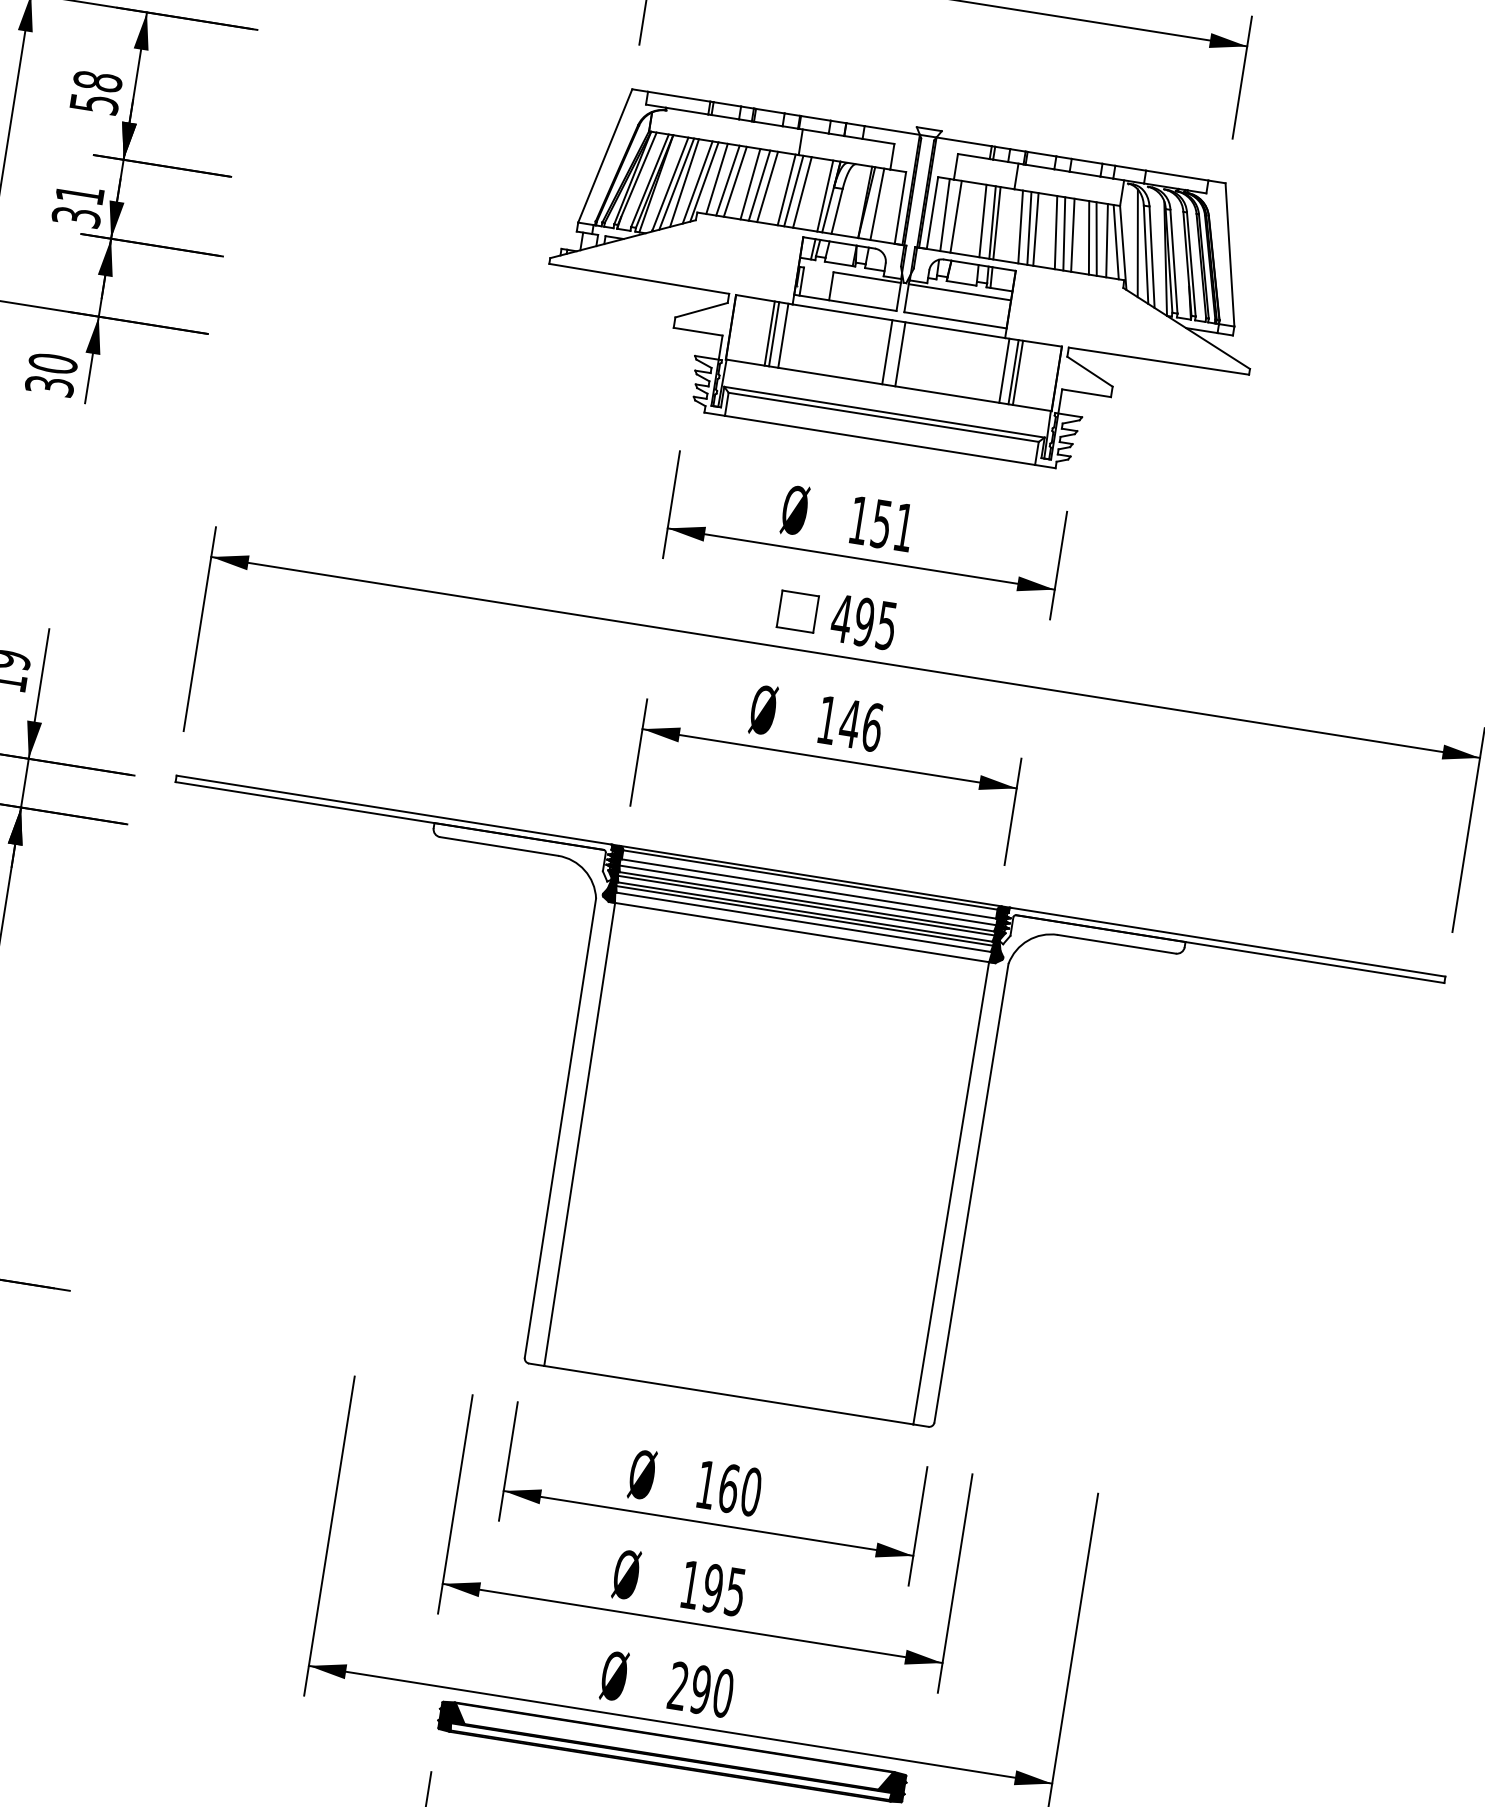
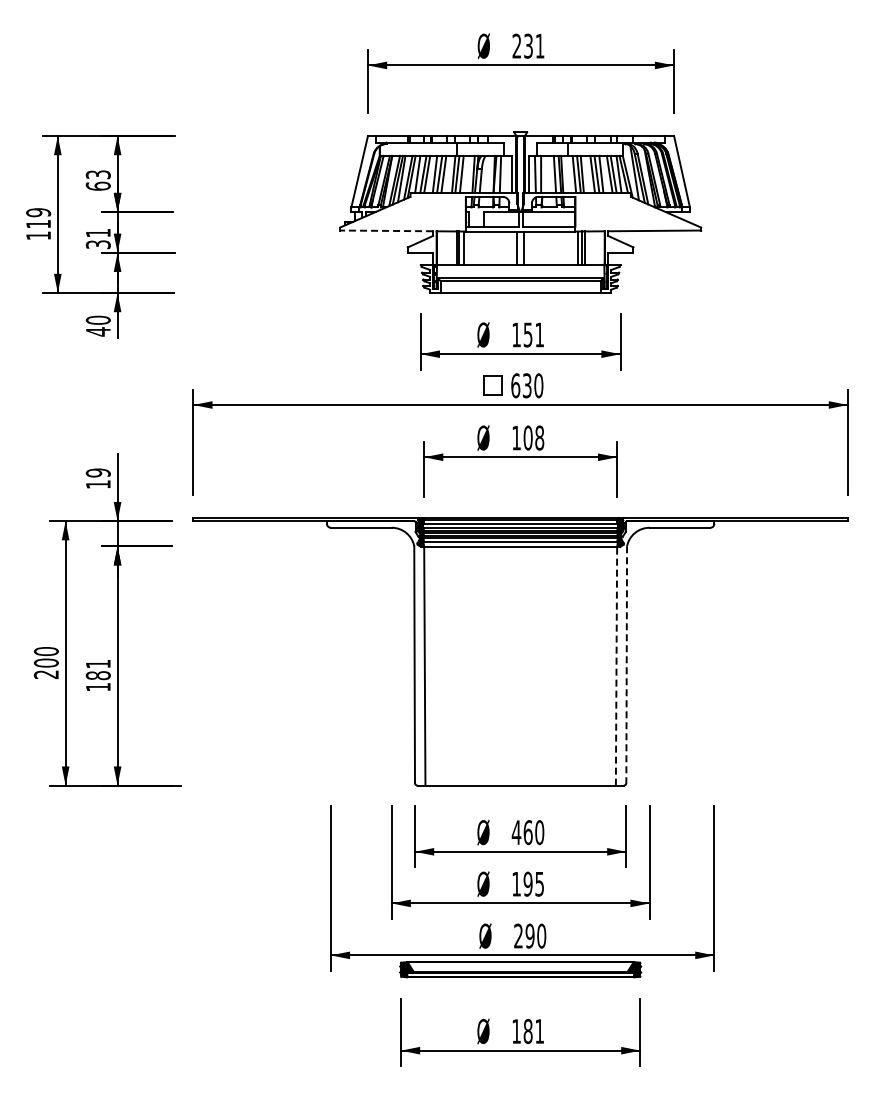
text: (94, 92) -> (97, 180), 58 -> 63
line: (639, 278) -> (386, 230), solid -> dashed
text: (48, 385) -> (97, 331), 30 -> 40
text: (862, 621) -> (526, 385), 495 -> 630
text: (860, 724) -> (533, 437), 146 -> 108
line: (951, 1191) -> (616, 665), solid -> dashed
line: (970, 1194) -> (626, 665), solid -> dashed
text: (706, 1484) -> (516, 832), 160 -> 460

